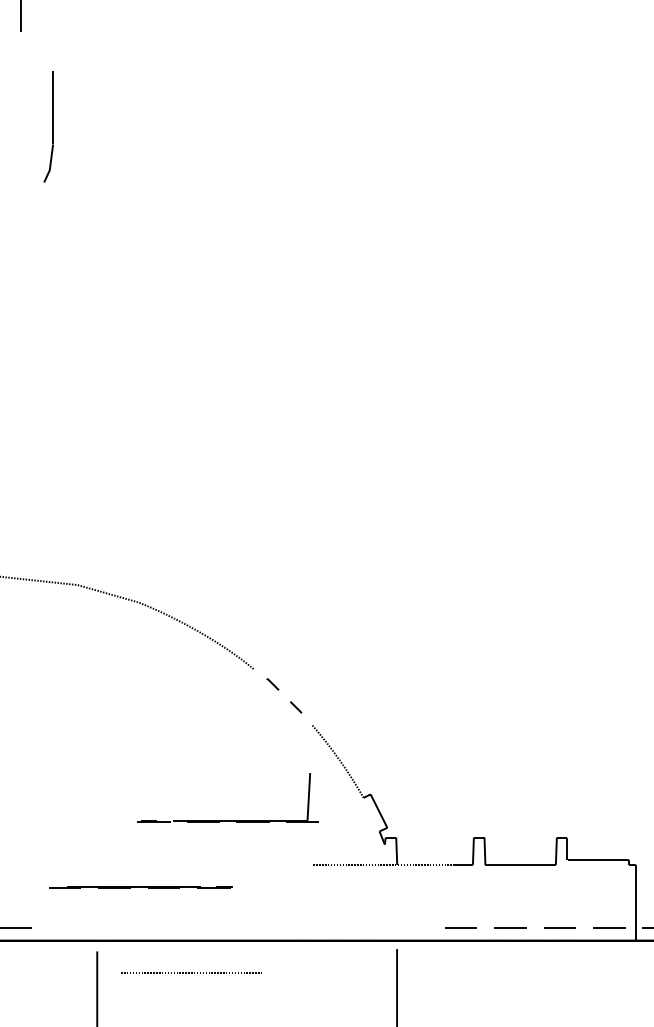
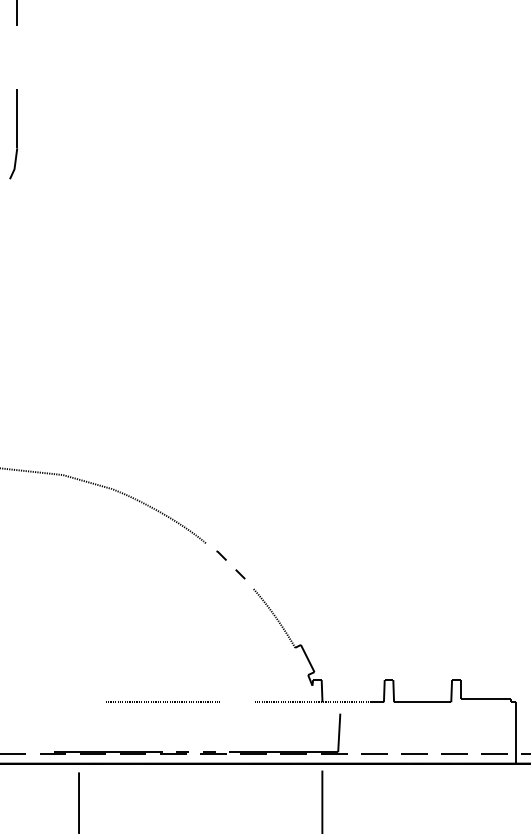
part: (48, 126) -> (13, 133), moved
part: (227, 820) -> (273, 752), moved
line: (140, 887) -> (114, 753), moved
part: (191, 972) -> (162, 701), moved

